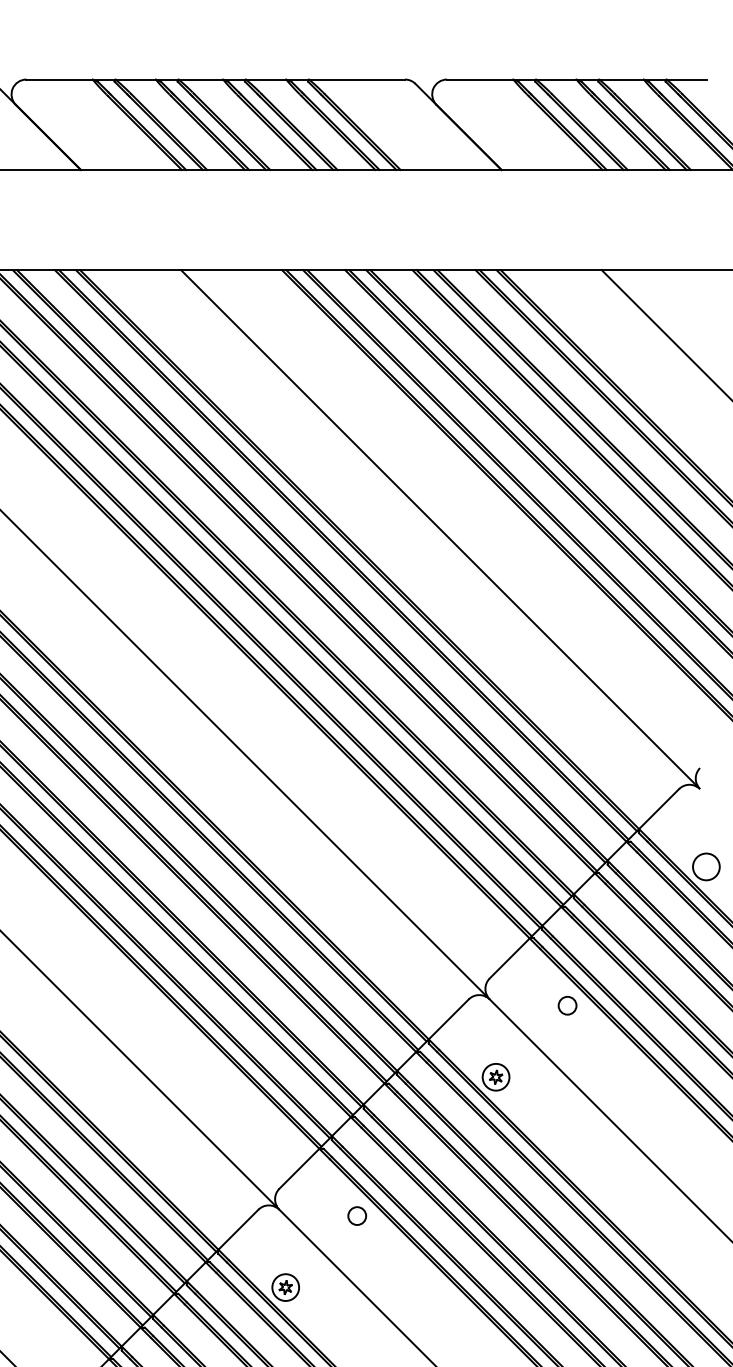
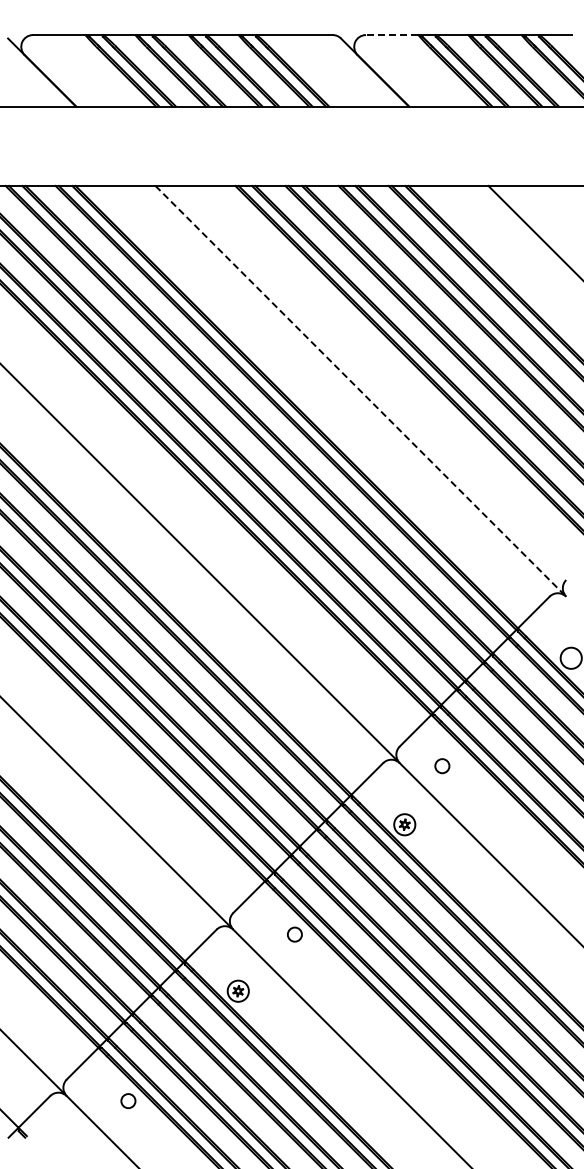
line: (479, 80) -> (391, 35), solid -> dashed
line: (438, 528) -> (359, 390), solid -> dashed
circle: (567, 1006) -> (442, 766), moved

